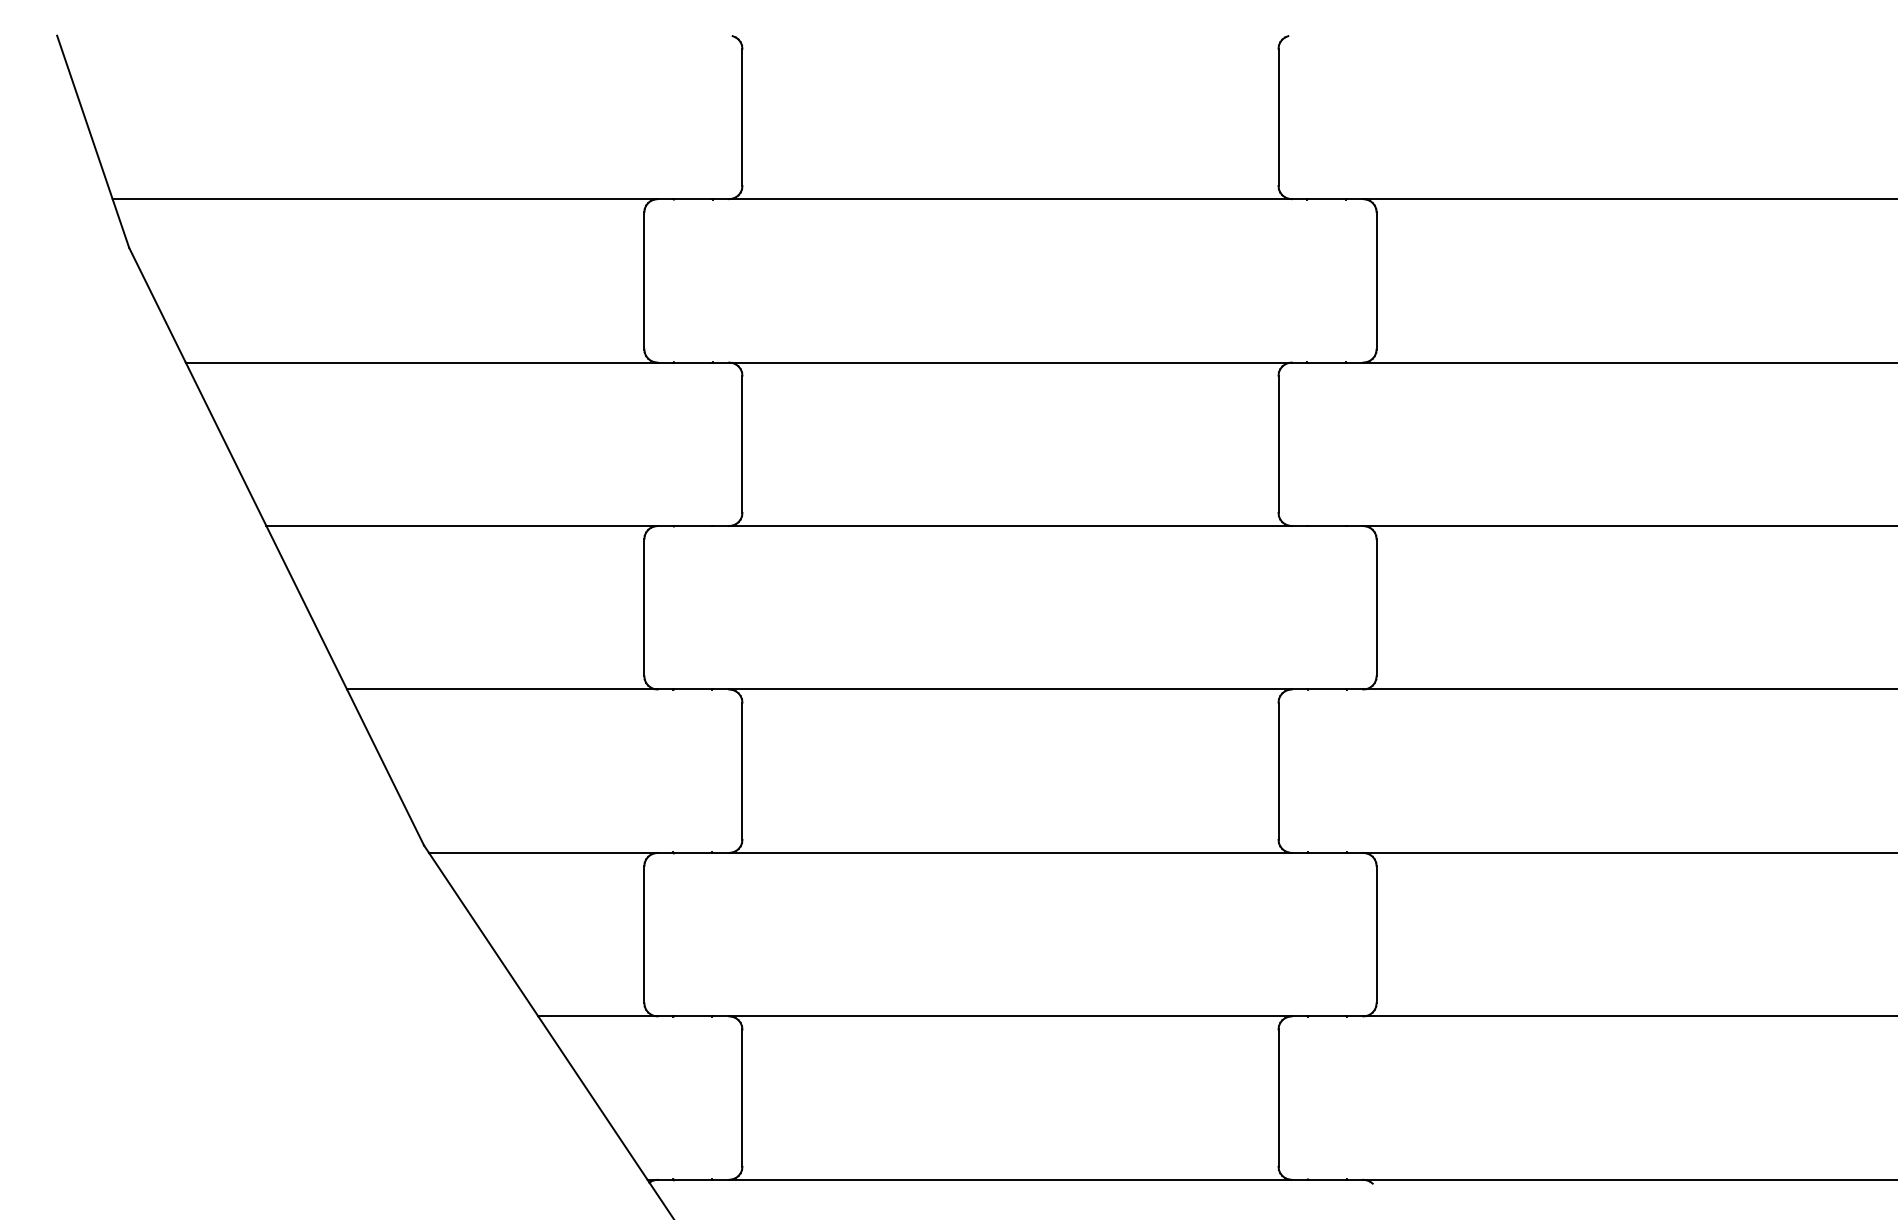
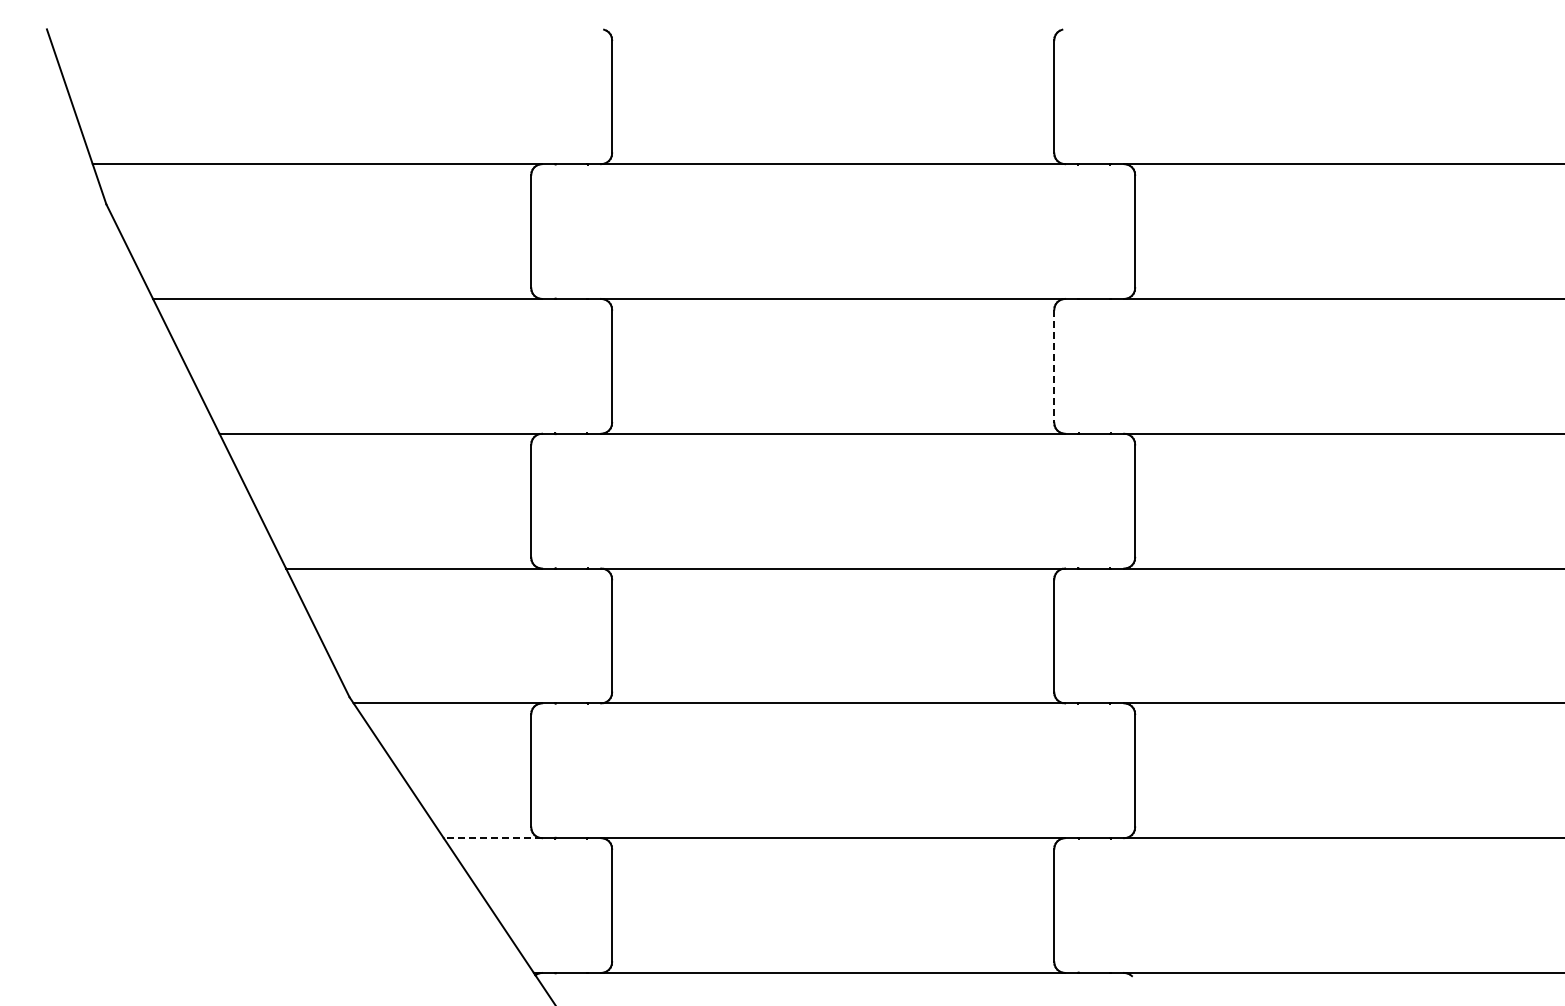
line: (1278, 444) -> (1054, 366), solid -> dashed
line: (597, 1016) -> (492, 838), solid -> dashed

